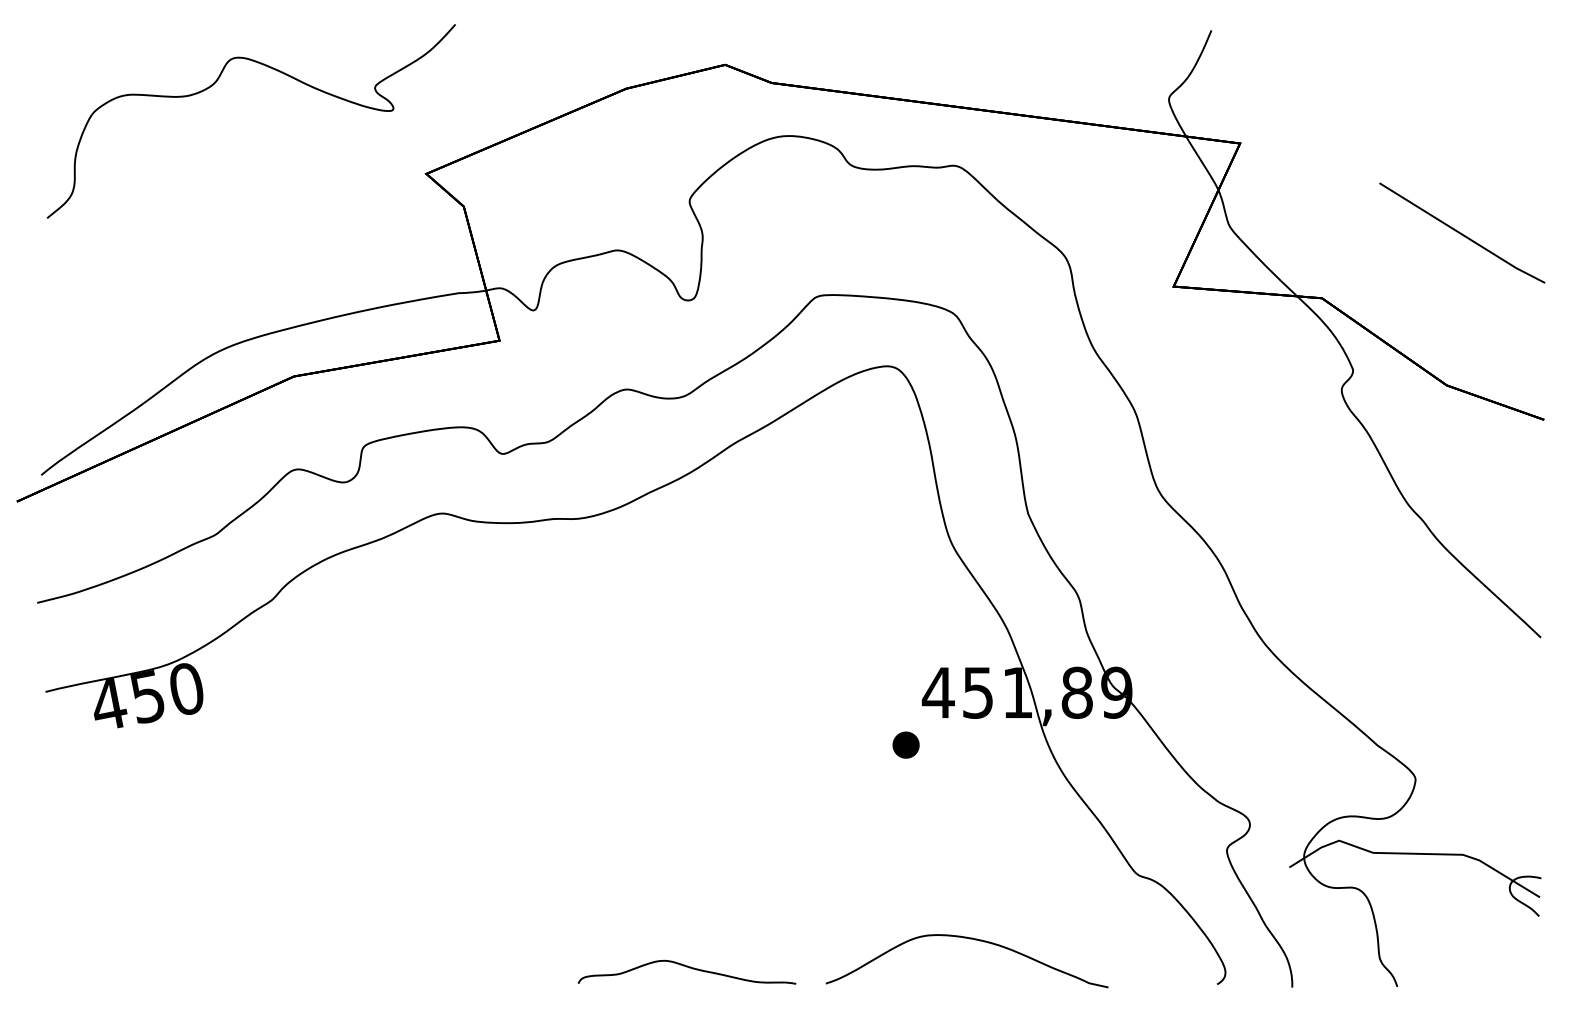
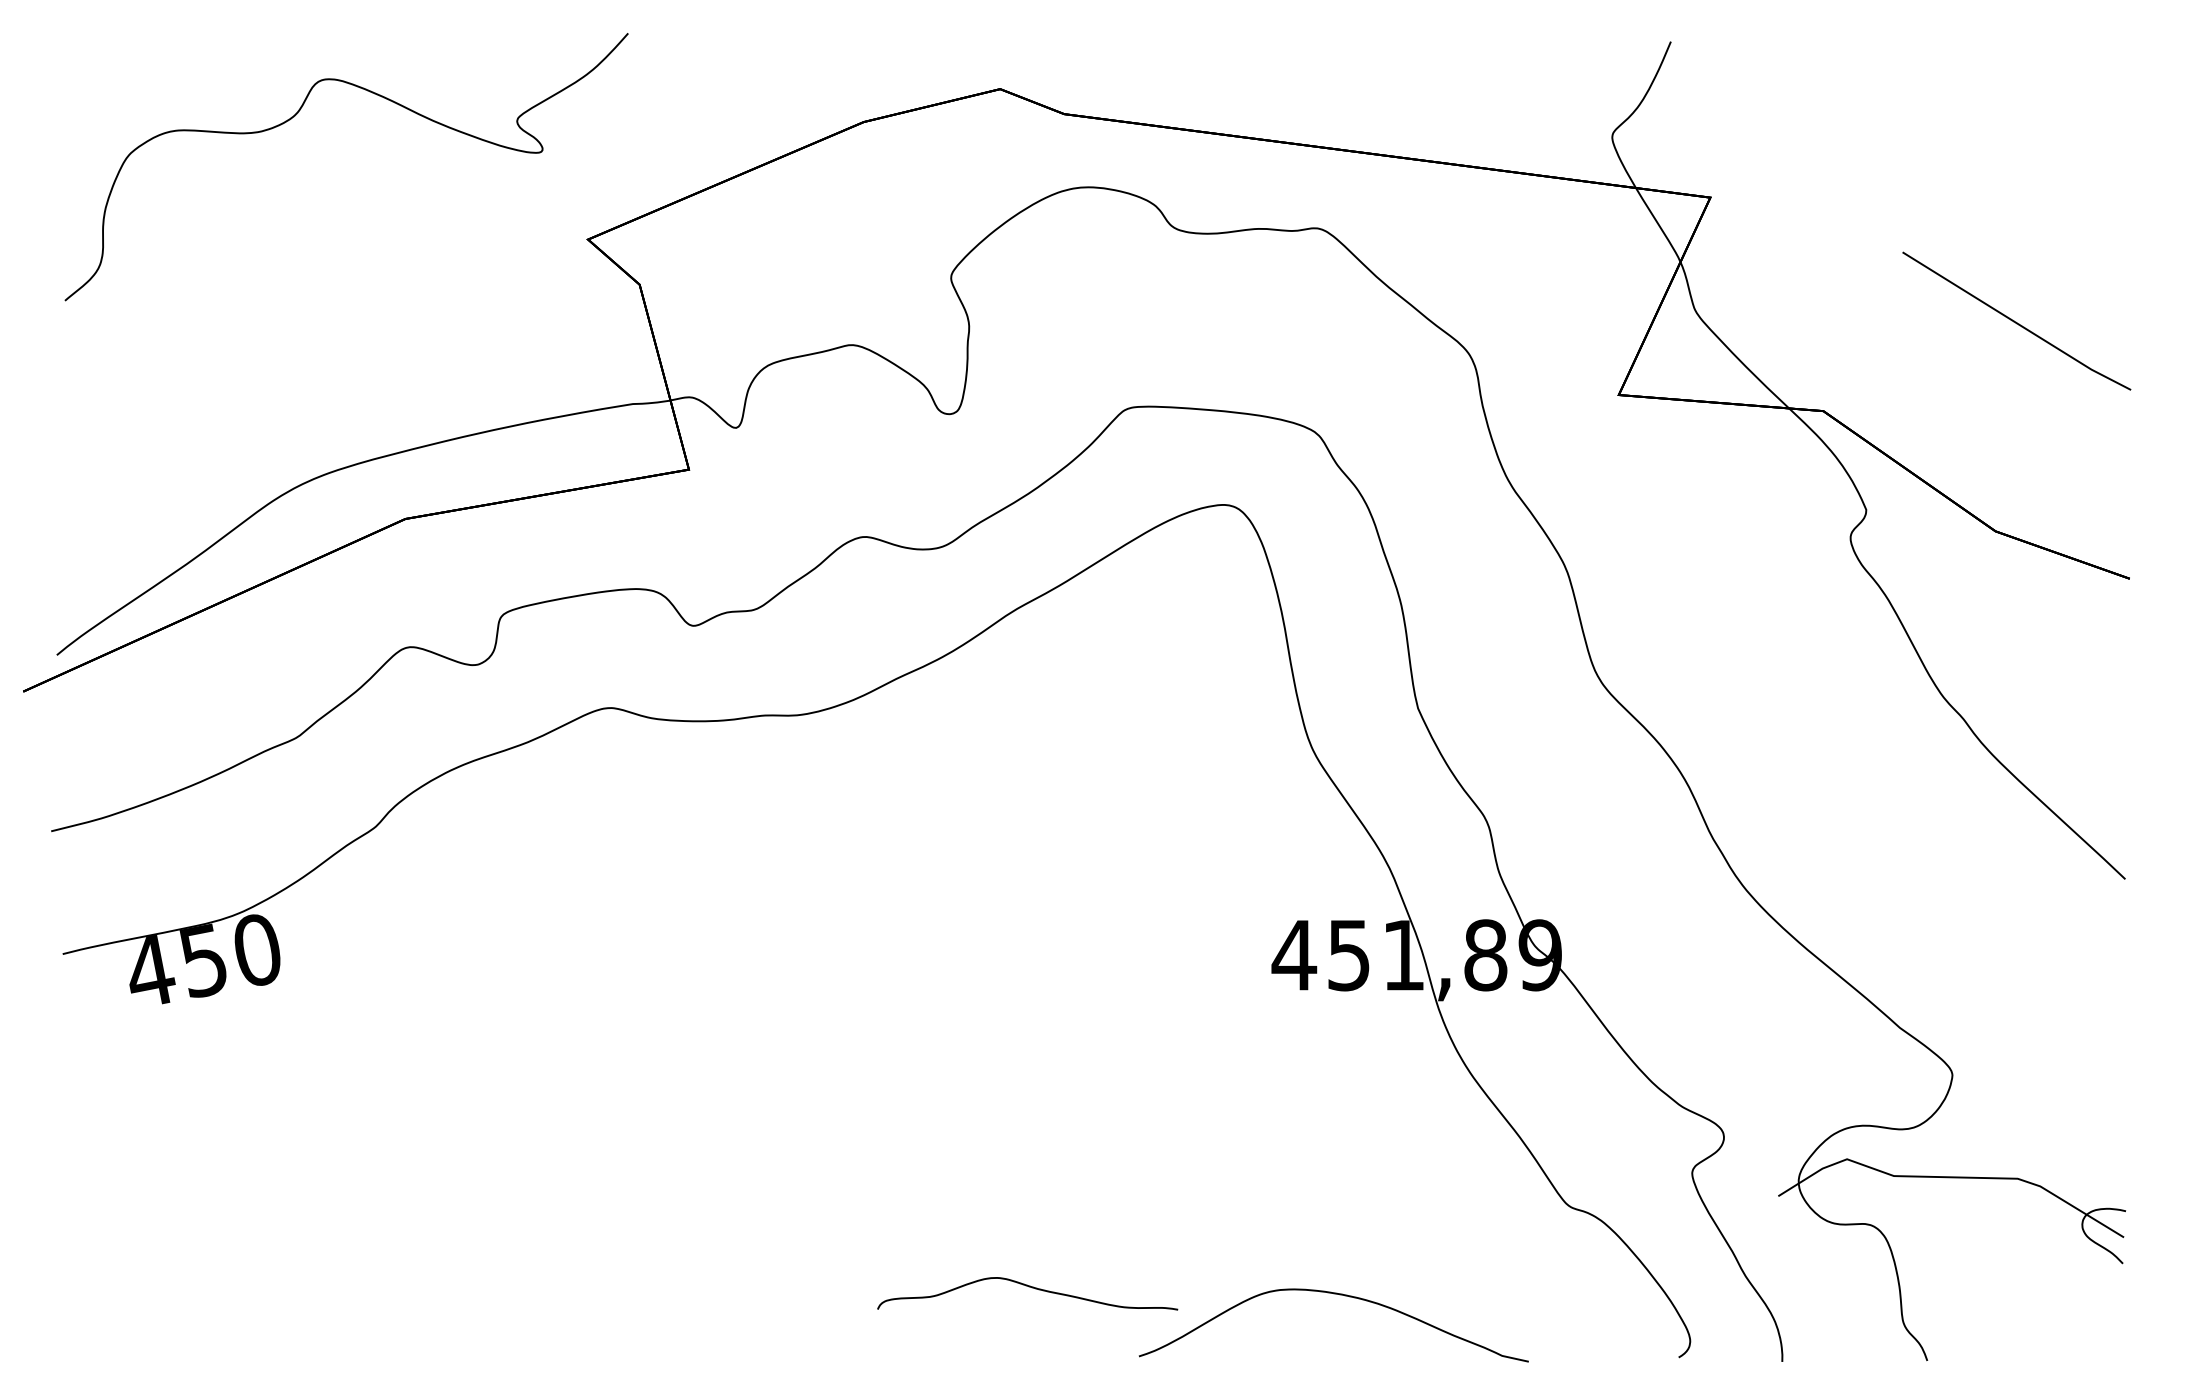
part: (905, 745) -> (1249, 1027), removed
curve: (688, 967) -> (1029, 1287), moved

